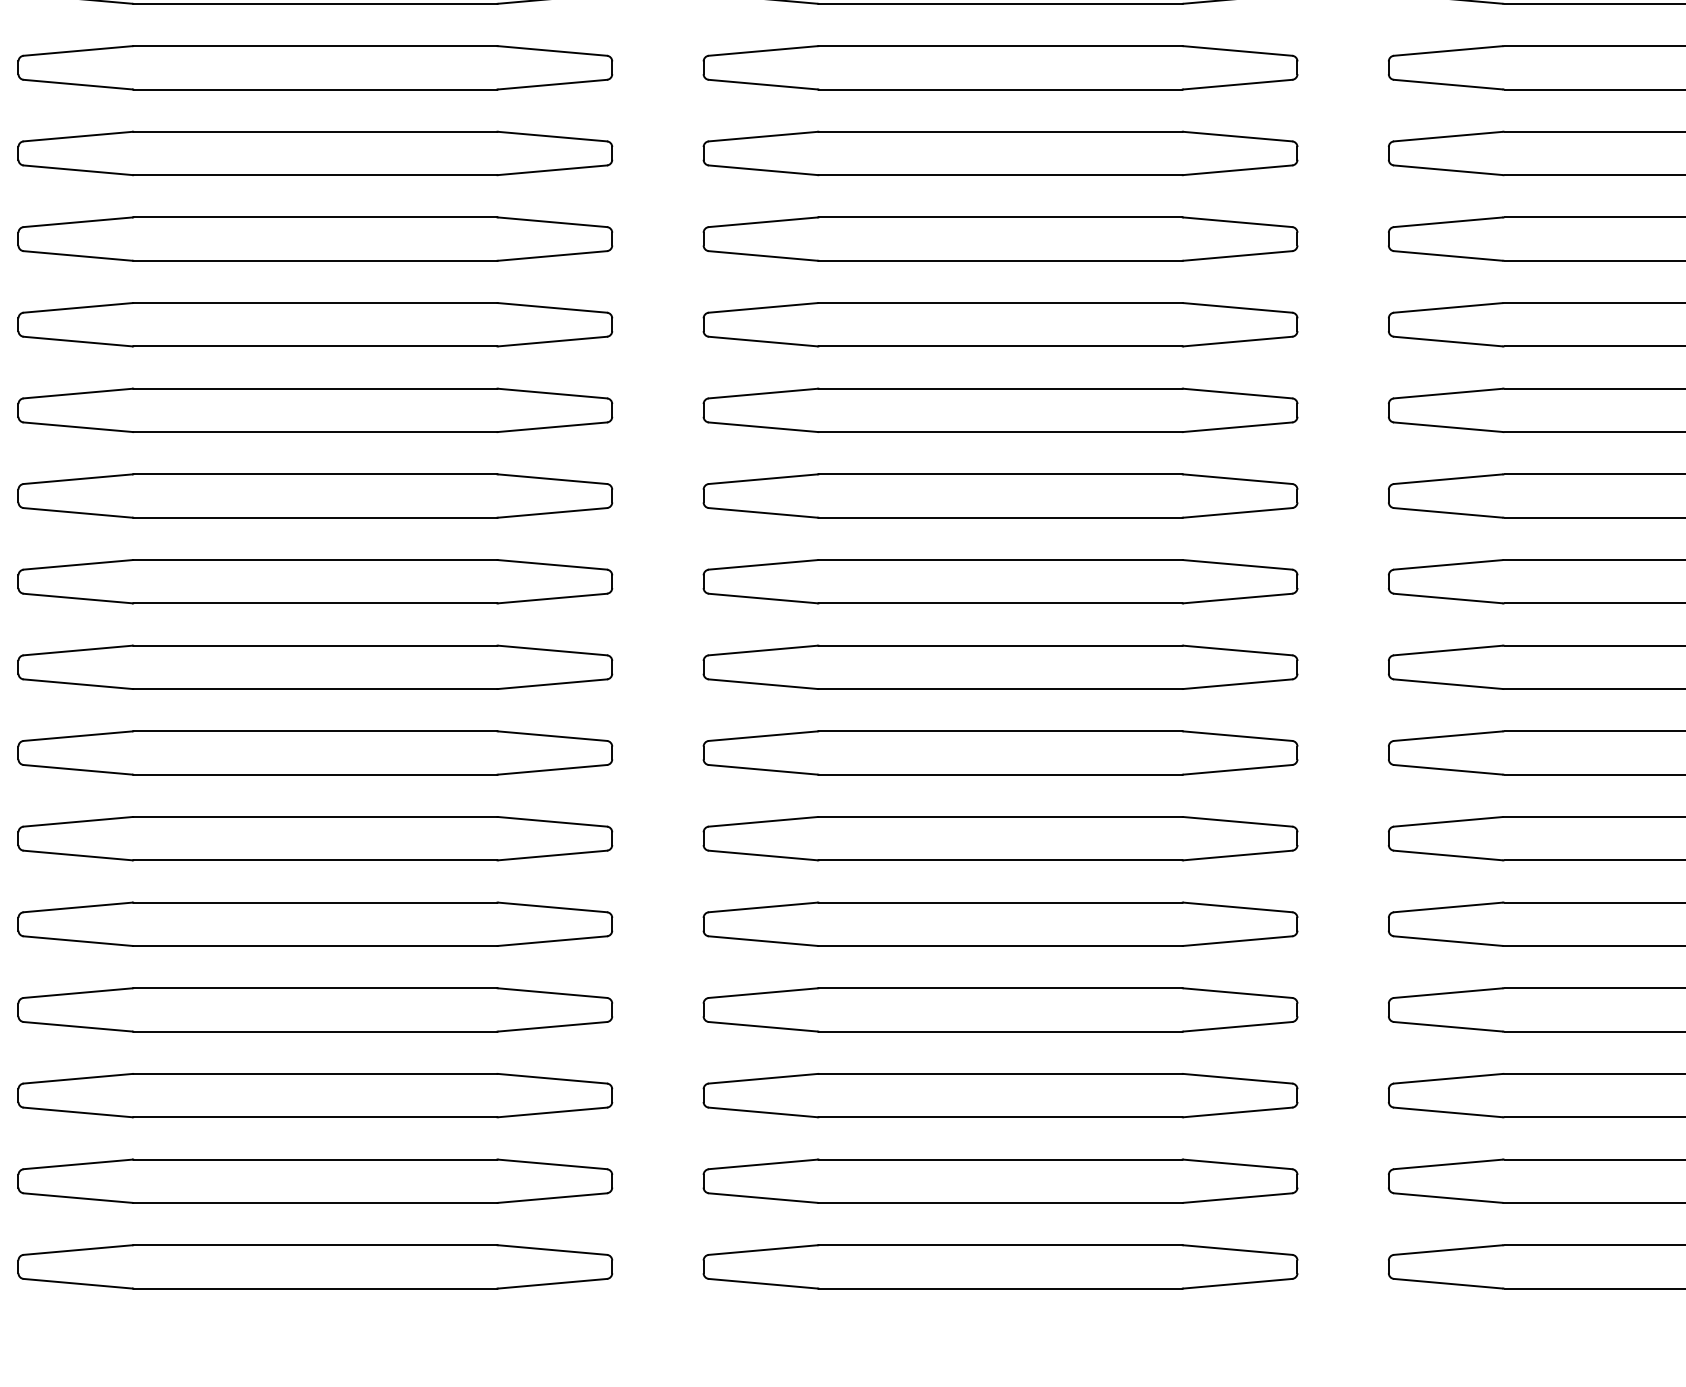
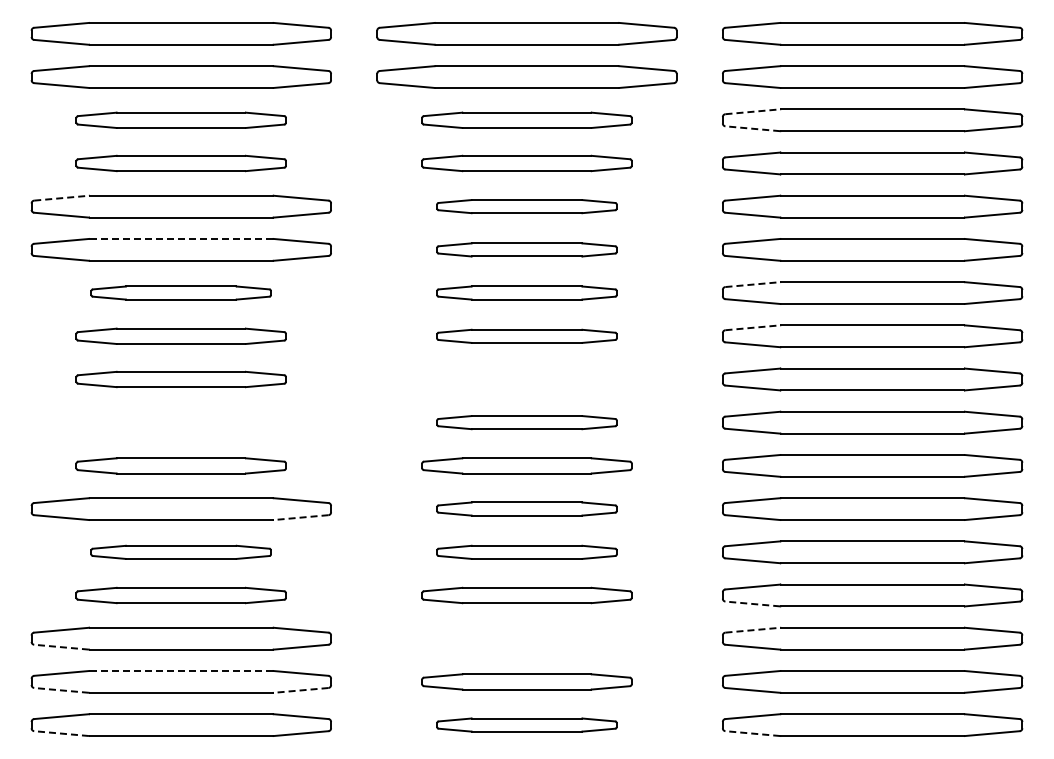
line: (1449, 50) -> (753, 111), solid -> dashed
part: (313, 68) -> (180, 120), size x0.7
part: (999, 68) -> (526, 120), size x0.7
line: (1447, 84) -> (752, 128), solid -> dashed
part: (313, 153) -> (180, 163), size x0.7
part: (999, 153) -> (526, 163), size x0.7
line: (79, 222) -> (62, 198), solid -> dashed
part: (999, 238) -> (526, 206), size x0.6
line: (315, 302) -> (181, 238), solid -> dashed
part: (999, 323) -> (526, 249), size x0.6
line: (1449, 393) -> (753, 284), solid -> dashed
part: (313, 409) -> (180, 292), size x0.6
part: (999, 409) -> (526, 292), size x0.6
line: (1449, 478) -> (753, 327), solid -> dashed
part: (313, 496) -> (180, 336), size x0.7
part: (999, 496) -> (526, 336), size x0.6
part: (313, 581) -> (180, 379), size x0.7
part: (999, 581) -> (526, 379), removed
part: (313, 666) -> (180, 422), removed
part: (999, 666) -> (526, 422), size x0.6
part: (313, 752) -> (180, 465), size x0.7
part: (999, 752) -> (526, 465), size x0.7
part: (999, 837) -> (526, 508), size x0.6
line: (551, 855) -> (300, 517), solid -> dashed
part: (313, 924) -> (180, 552), size x0.6
part: (999, 924) -> (526, 552), size x0.6
part: (313, 1009) -> (180, 595), size x0.7
part: (999, 1009) -> (526, 595), size x0.7
line: (1447, 1025) -> (752, 603), solid -> dashed
line: (1449, 1079) -> (753, 630), solid -> dashed
part: (999, 1095) -> (526, 638), removed
line: (77, 1113) -> (61, 647), solid -> dashed
line: (315, 1158) -> (181, 670), solid -> dashed
part: (999, 1180) -> (526, 681), size x0.7
line: (77, 1198) -> (61, 690), solid -> dashed
line: (551, 1198) -> (300, 690), solid -> dashed
part: (999, 1265) -> (526, 724), size x0.6
line: (77, 1283) -> (61, 733), solid -> dashed
line: (1447, 1283) -> (752, 733), solid -> dashed

